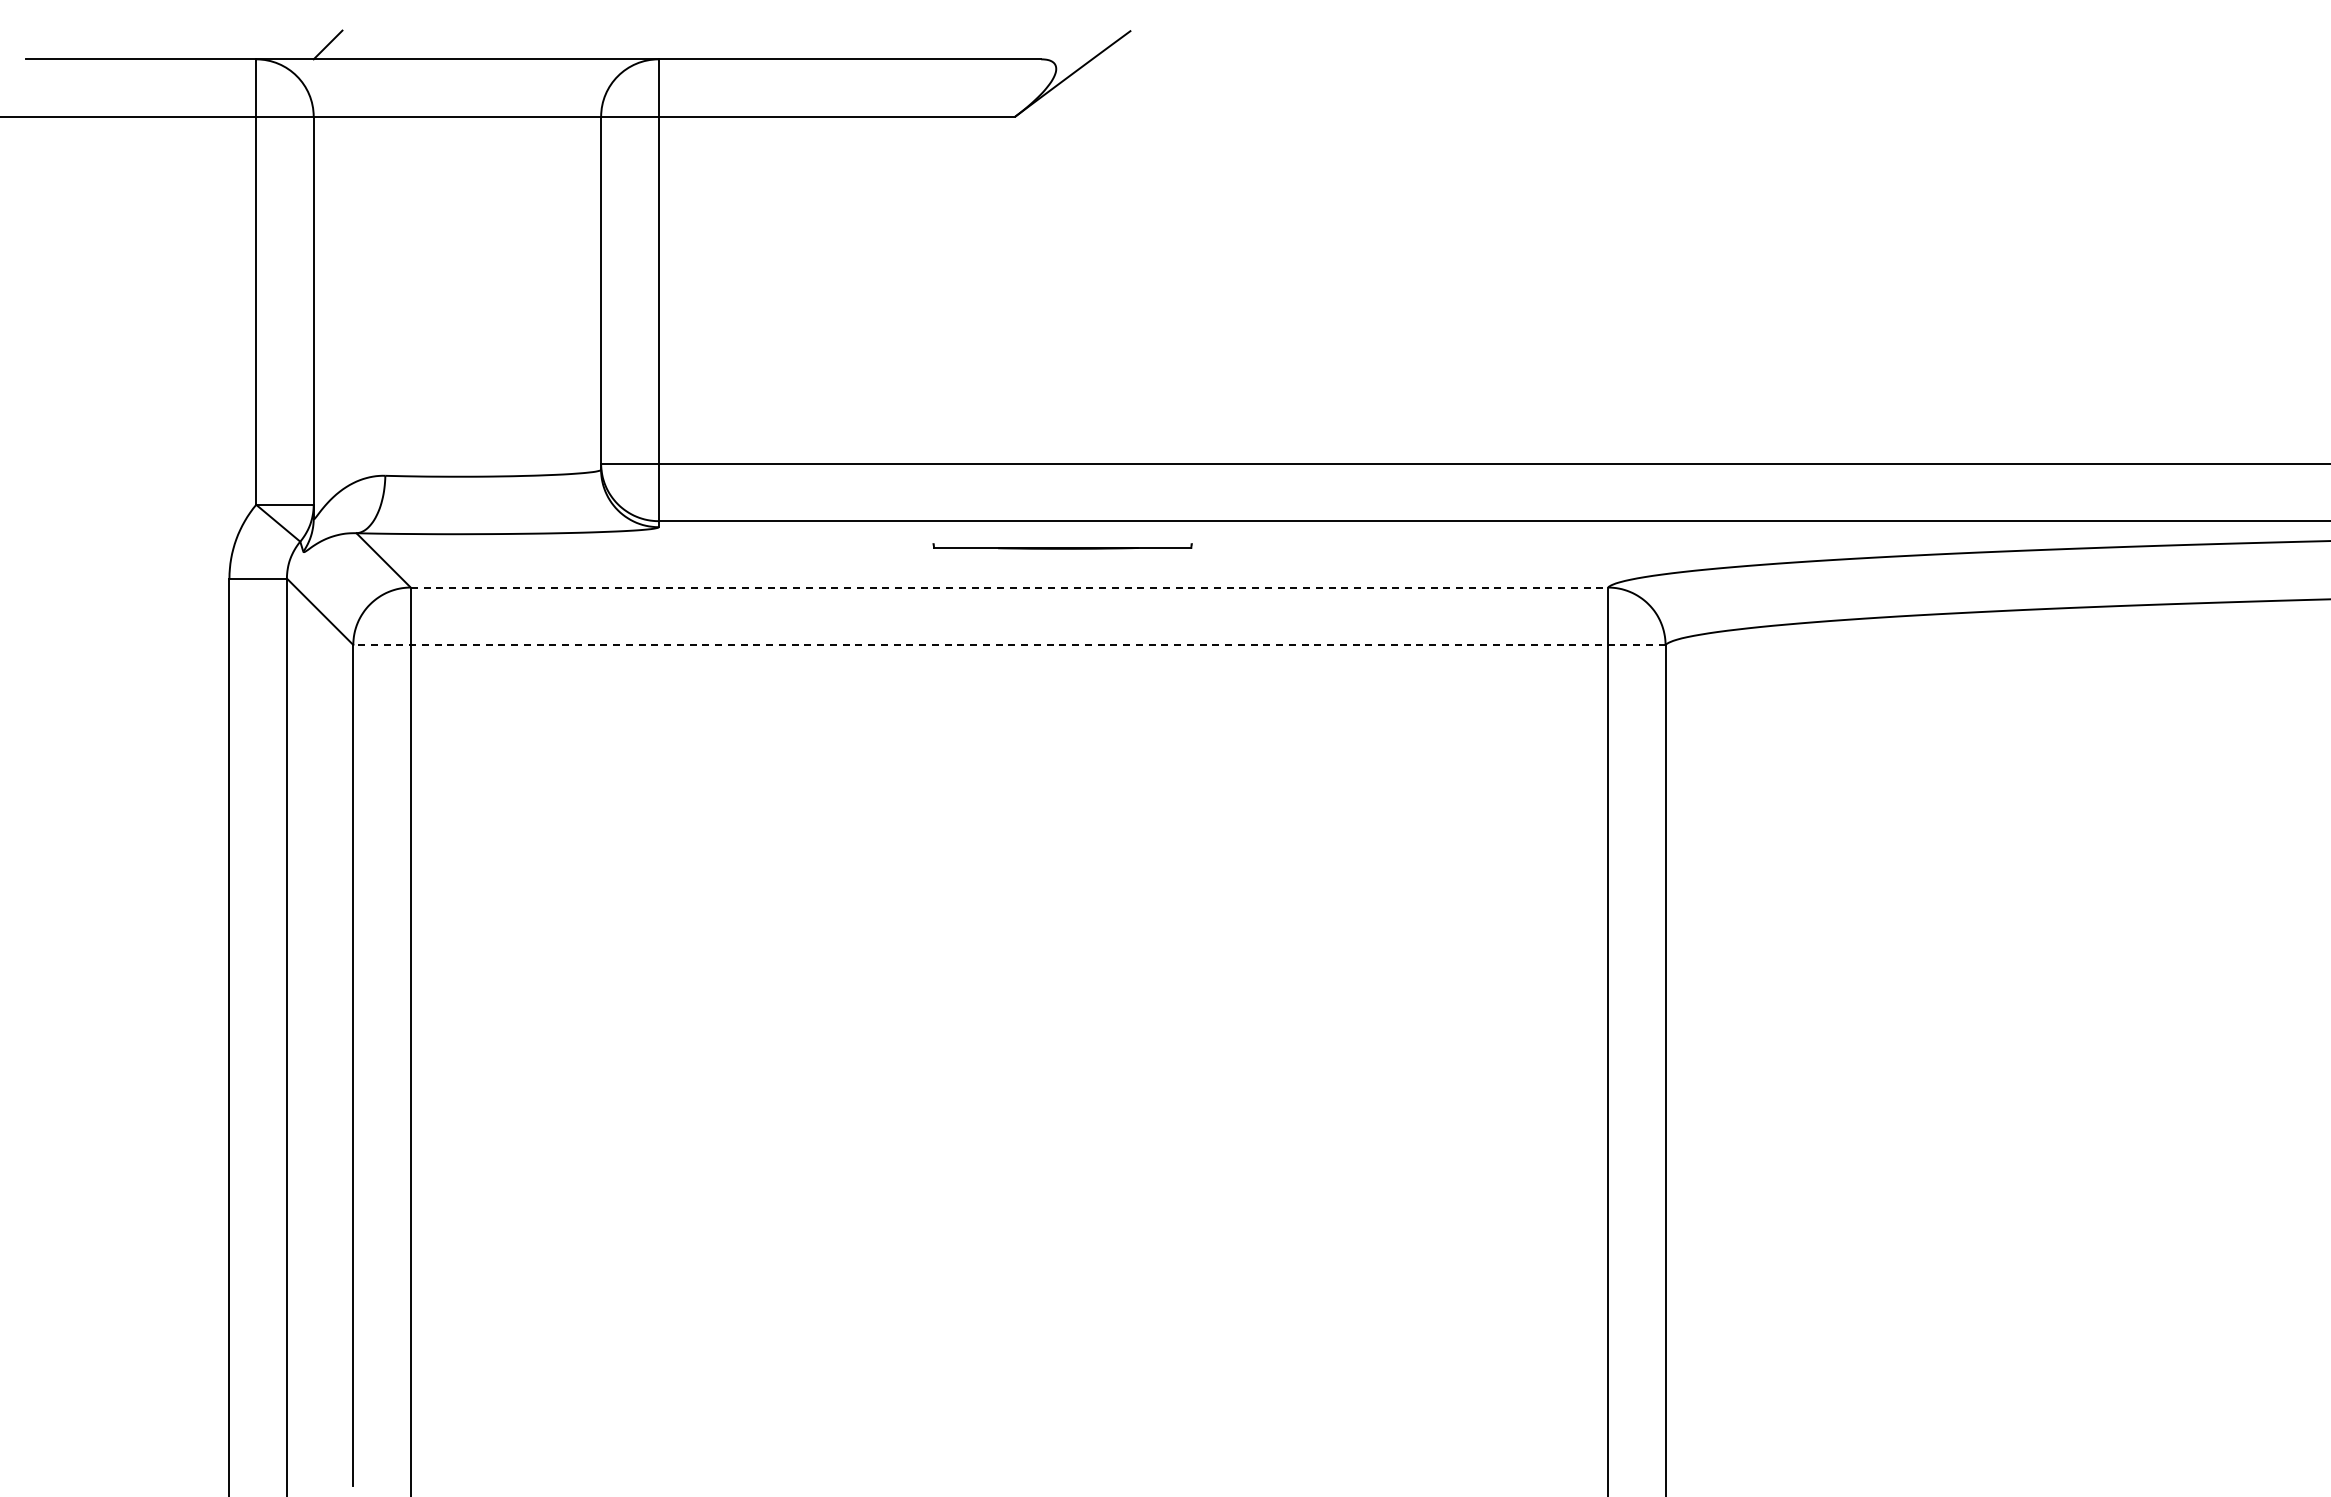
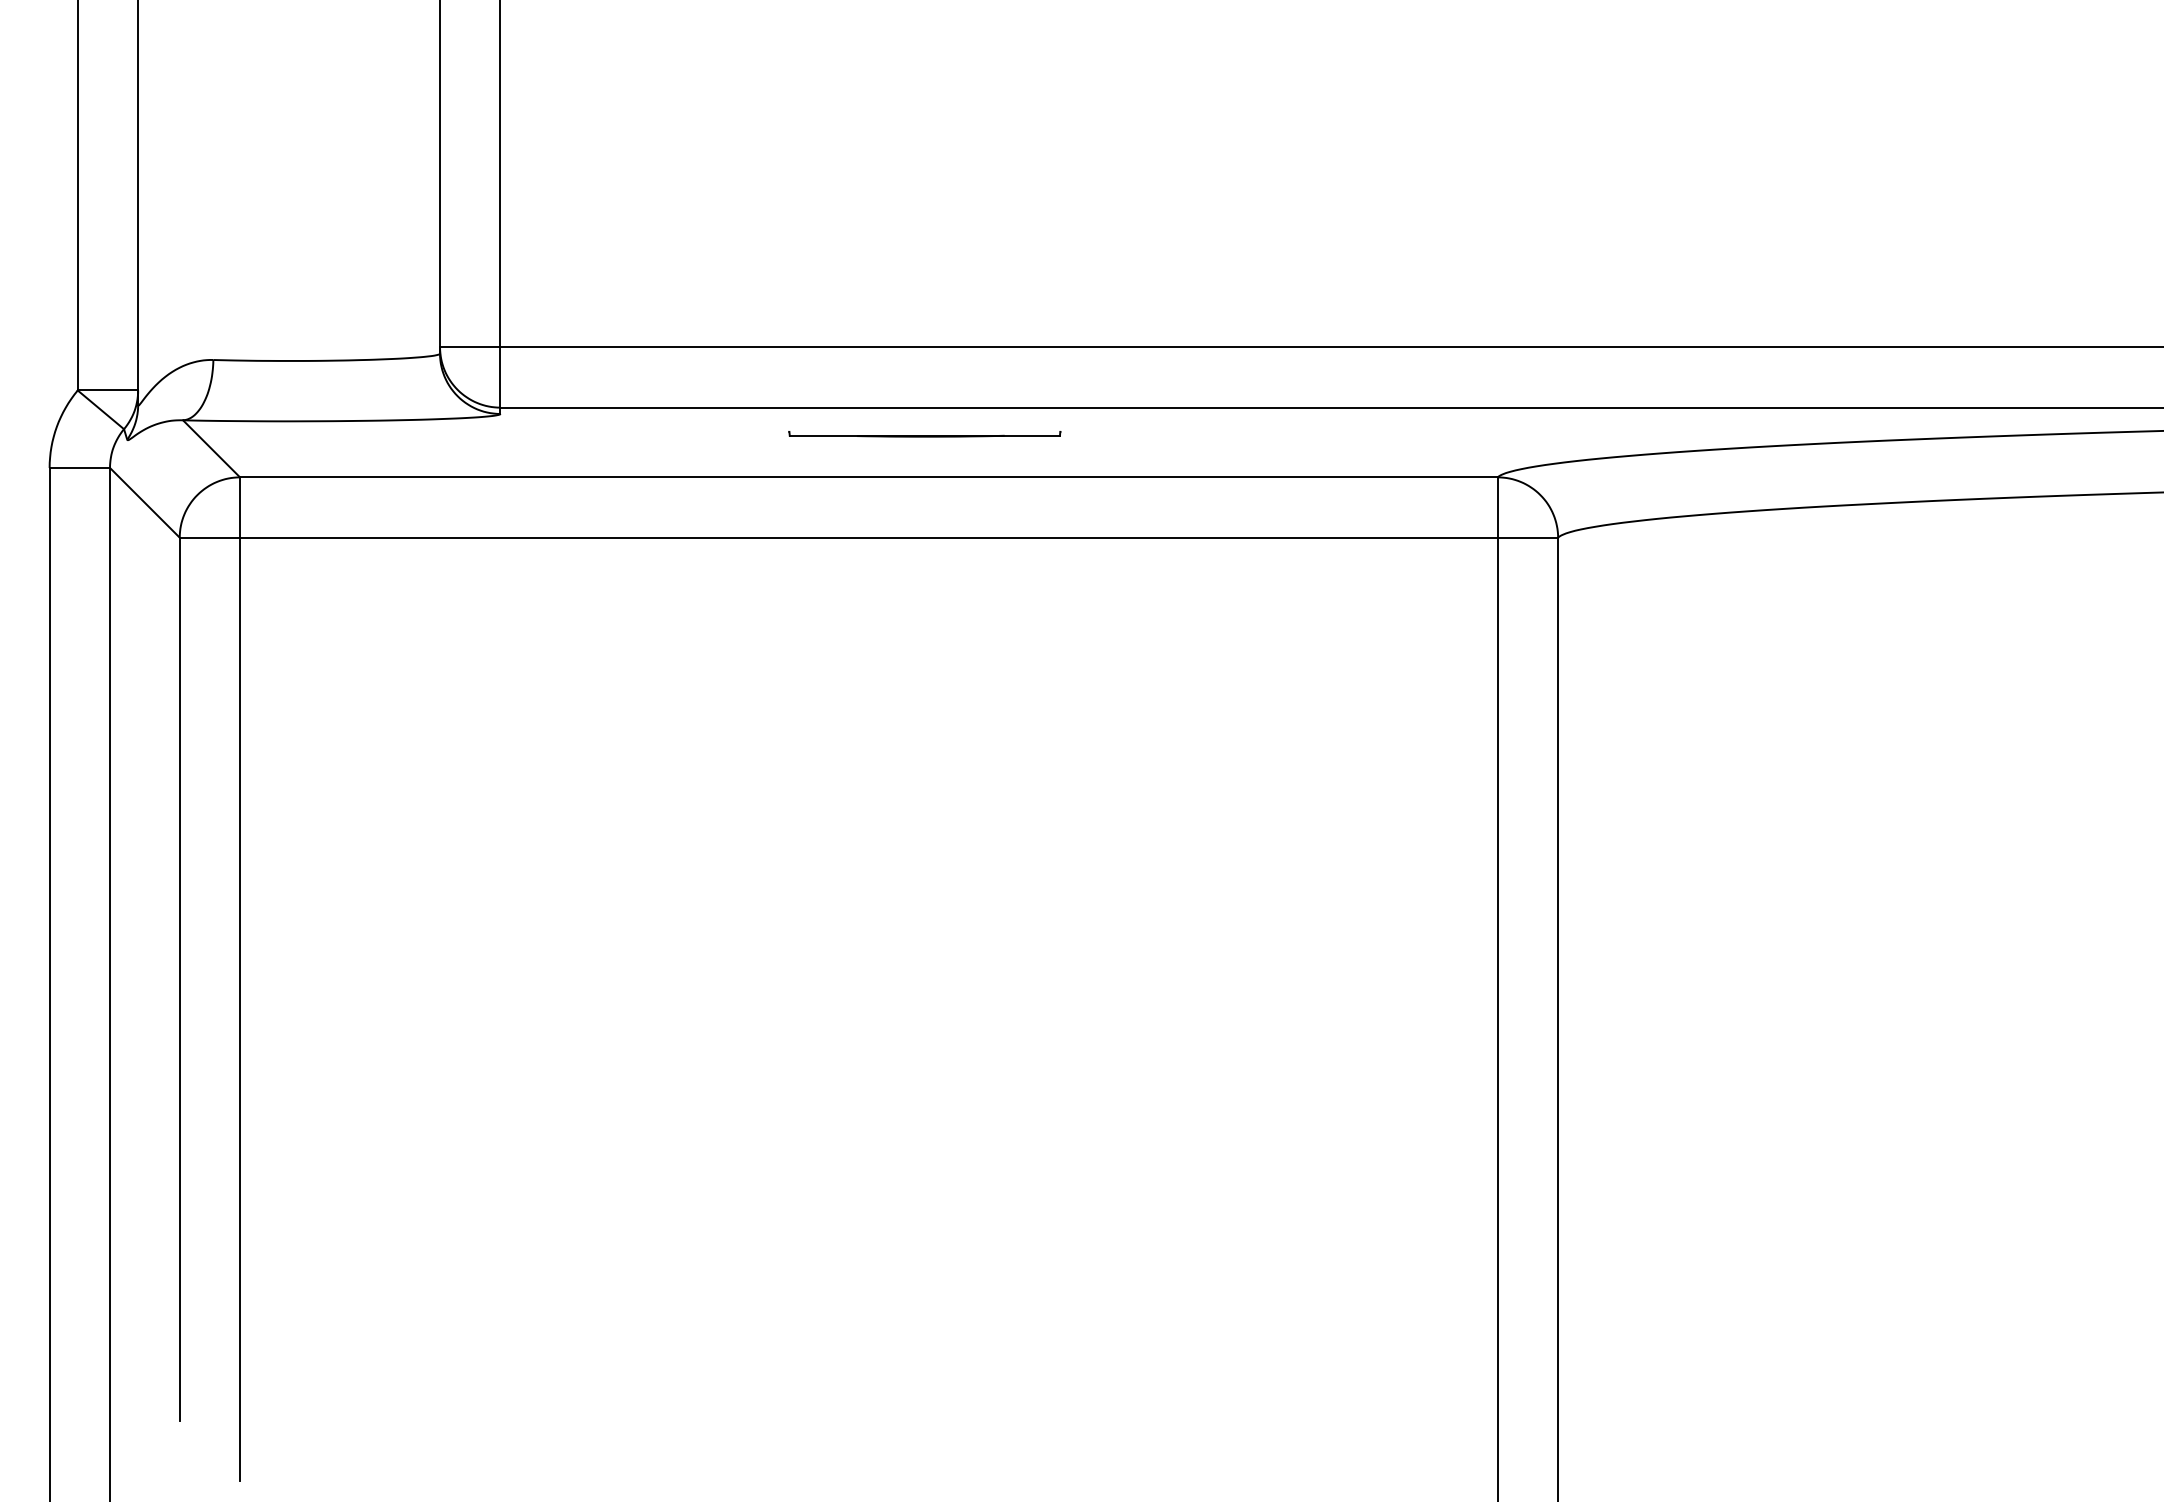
line: (1009, 587) -> (868, 477), dashed -> solid
line: (1008, 644) -> (867, 537), dashed -> solid

